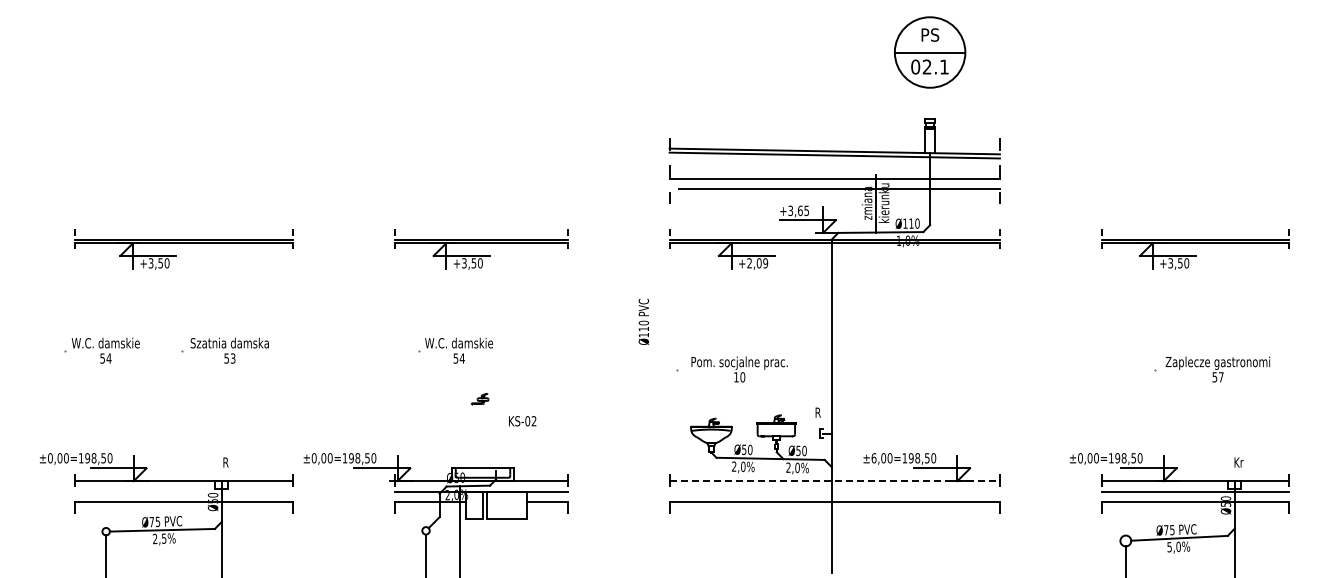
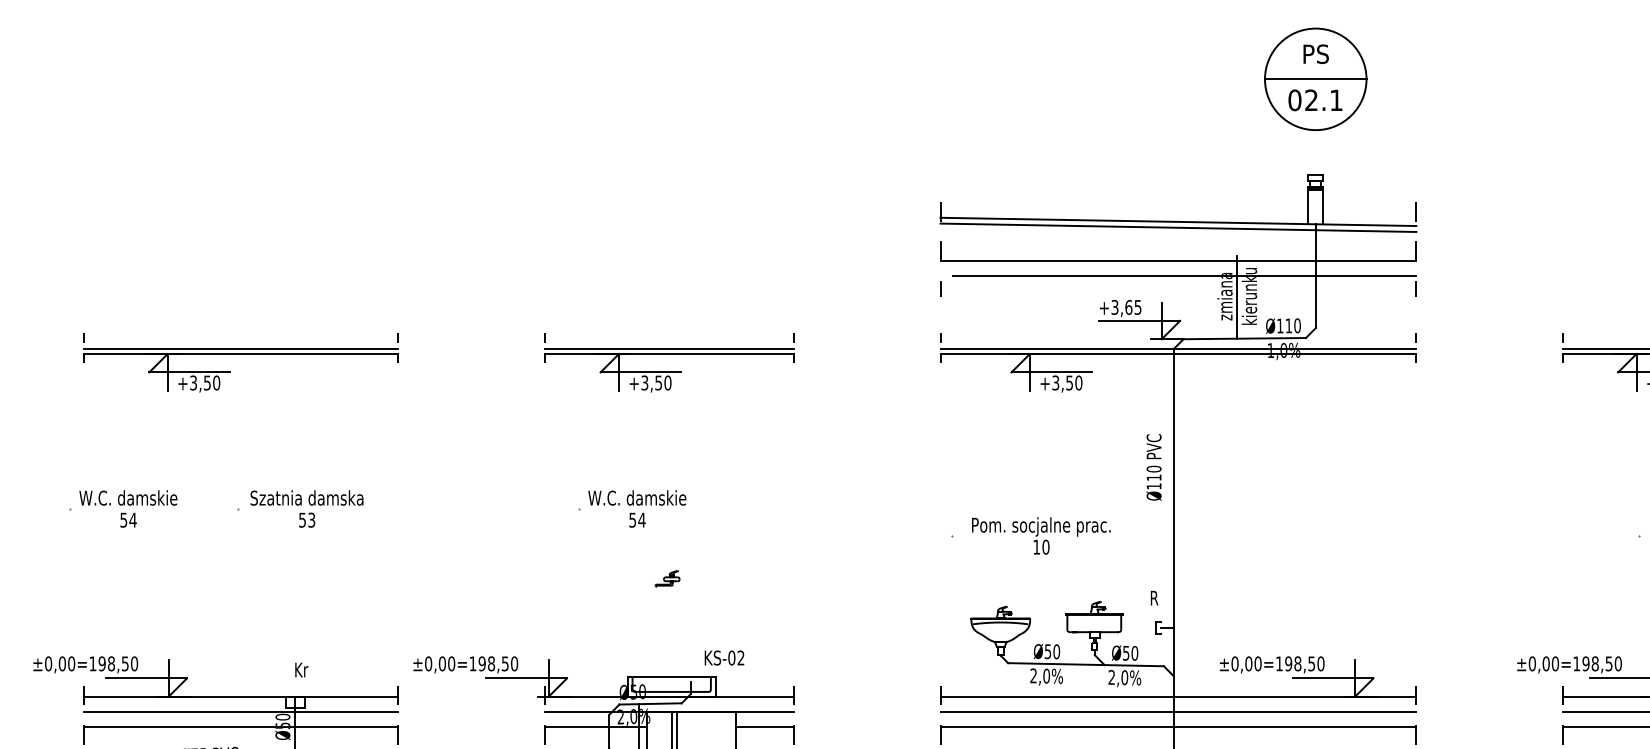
text: (757, 263) -> (1067, 383), +2,09 -> +3,50
text: (643, 321) -> (1153, 466), moved
text: (522, 421) -> (724, 658), moved
text: (873, 457) -> (1234, 662), ±6,00=198,50 -> ±0,00=198,50
text: (225, 462) -> (300, 669), R -> Kr
line: (835, 481) -> (1179, 697), dashed -> solid
line: (183, 492) -> (240, 713), added
line: (834, 492) -> (1178, 713), added

